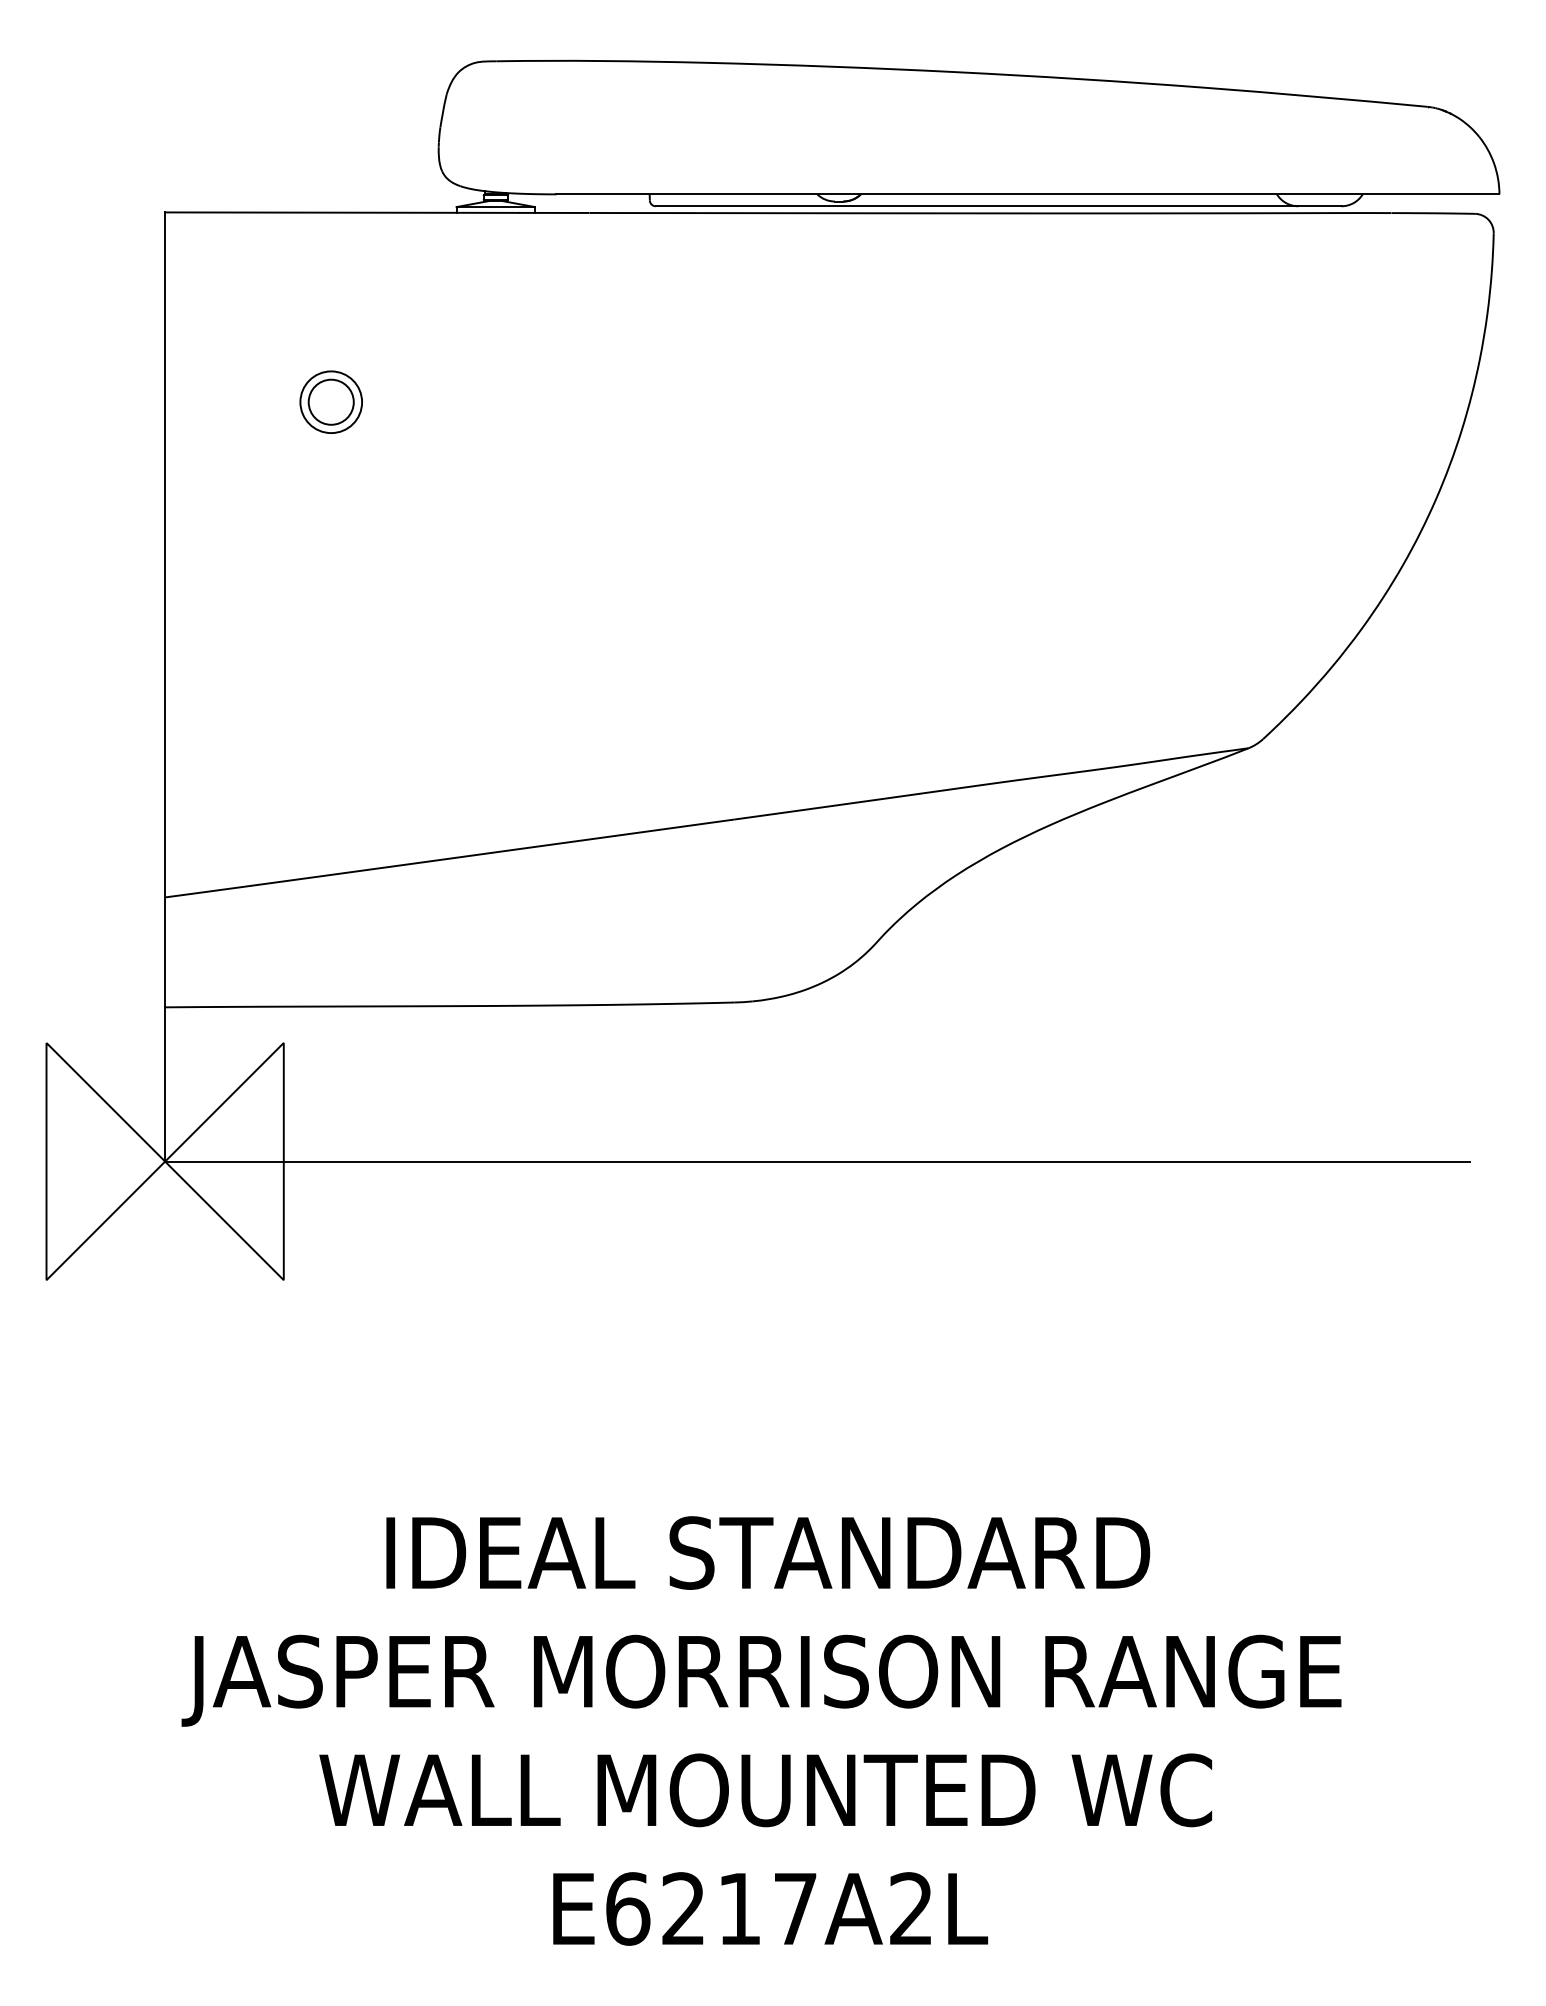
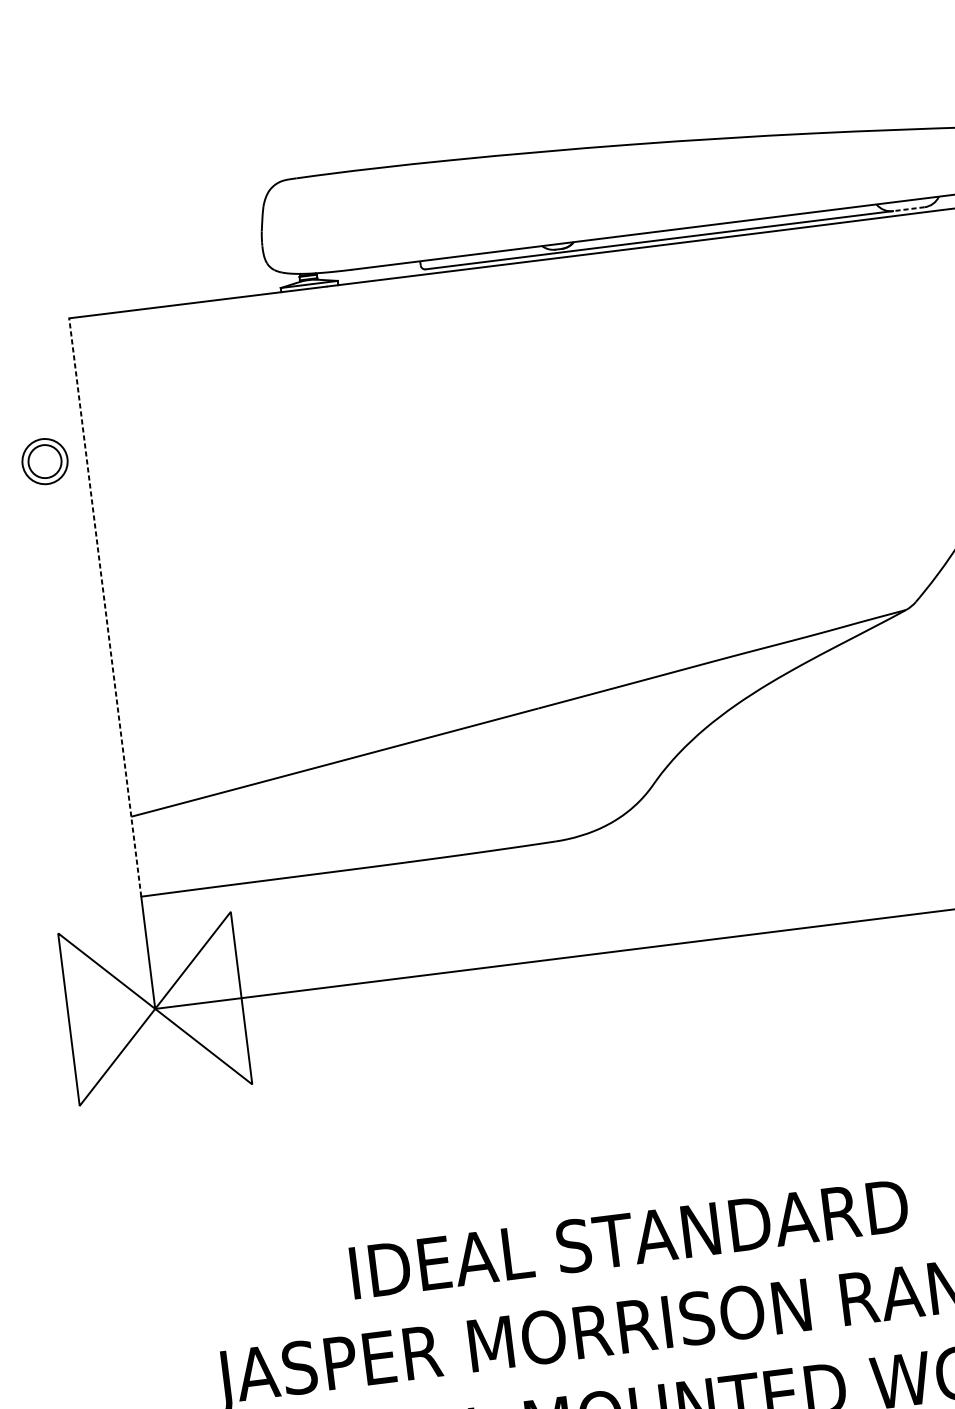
line: (1319, 206) -> (908, 209), solid -> dashed
part: (330, 401) -> (44, 461), moved
line: (165, 609) -> (105, 607), solid -> dashed

